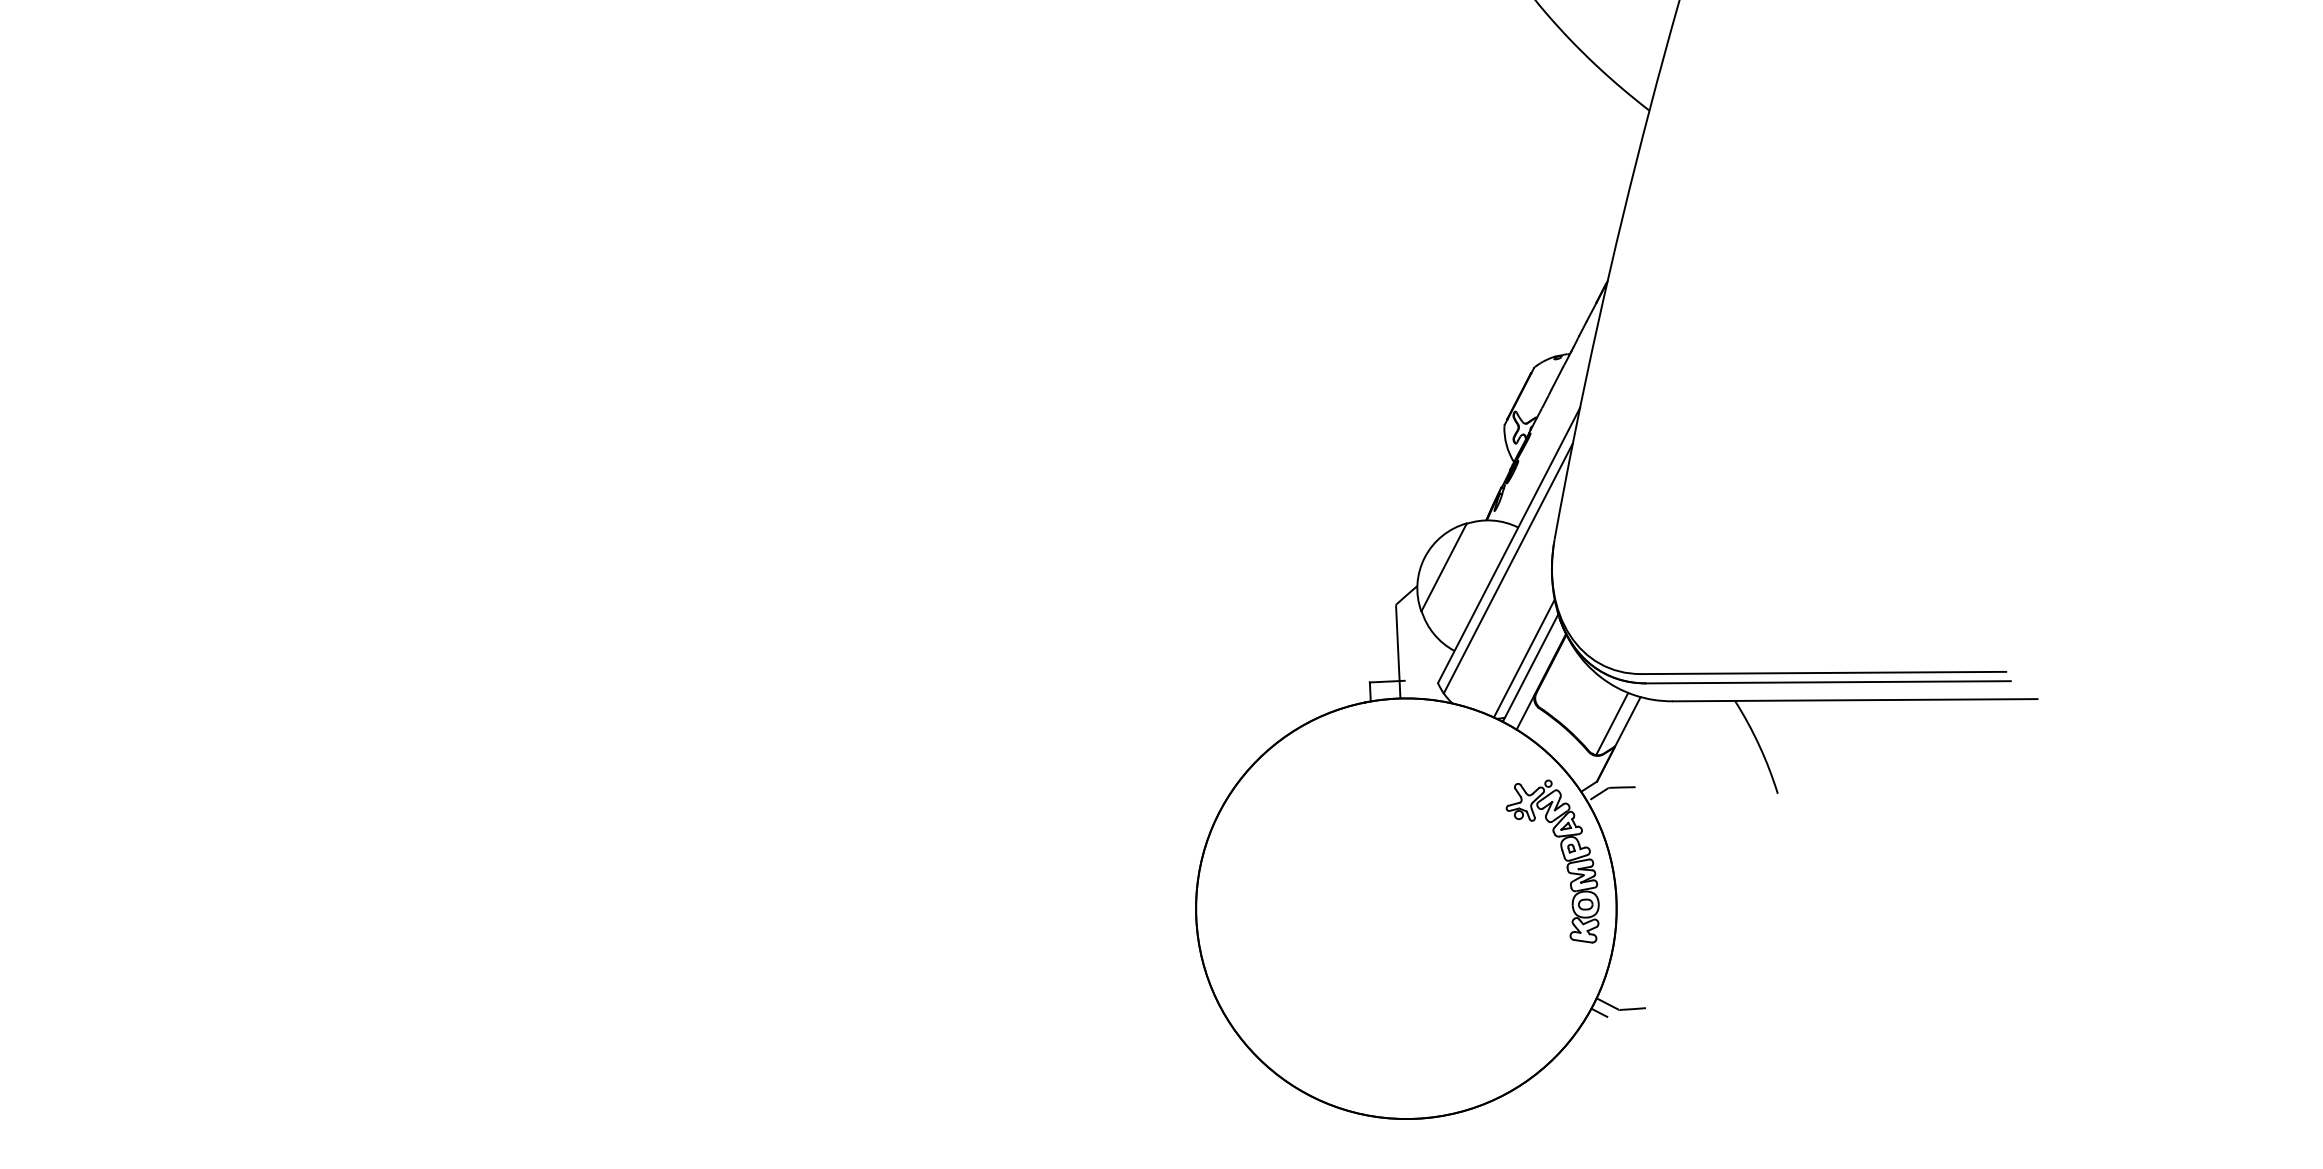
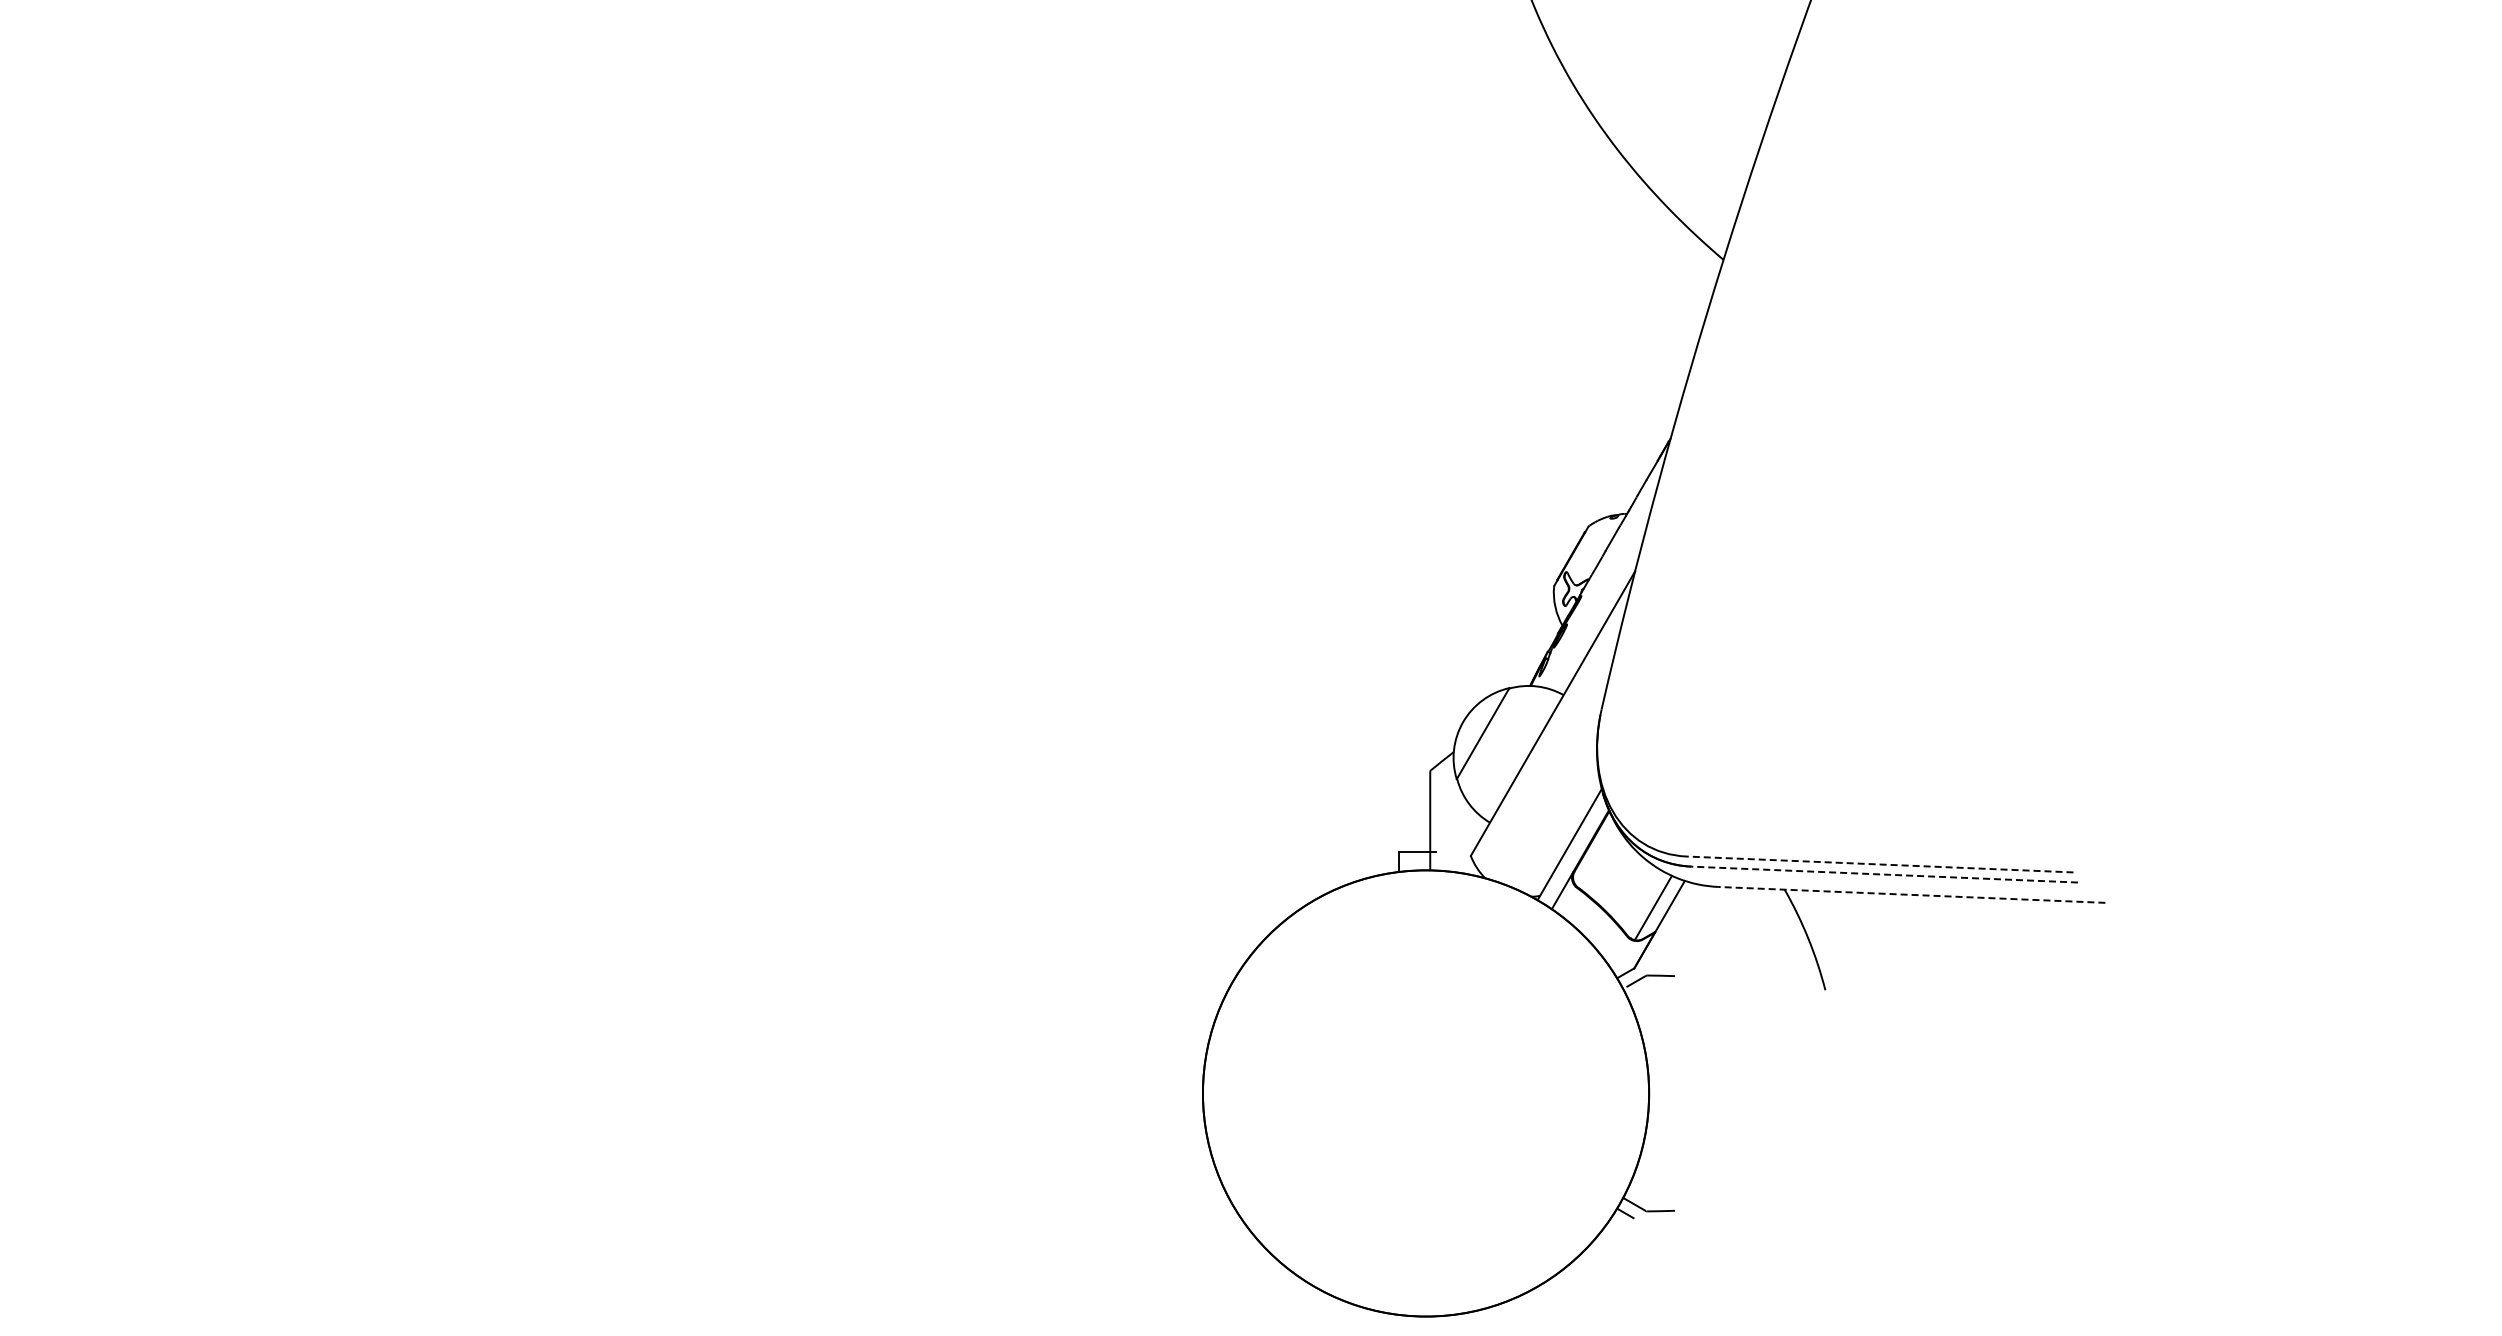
line: (1507, 568) -> (1550, 737), removed
line: (1524, 658) -> (1563, 834), removed
line: (1823, 673) -> (1879, 864), solid -> dashed
line: (1828, 682) -> (1884, 874), solid -> dashed
line: (1854, 699) -> (1911, 894), solid -> dashed
part: (1563, 858) -> (1595, 1048), removed

